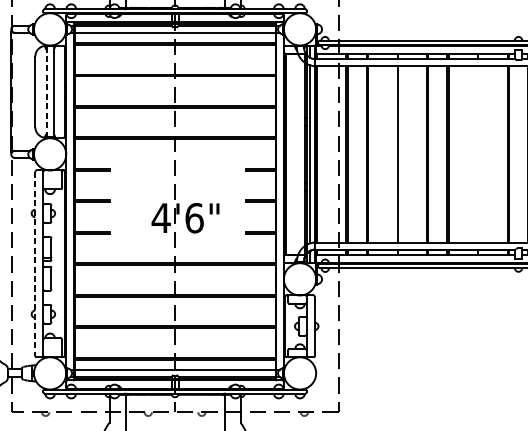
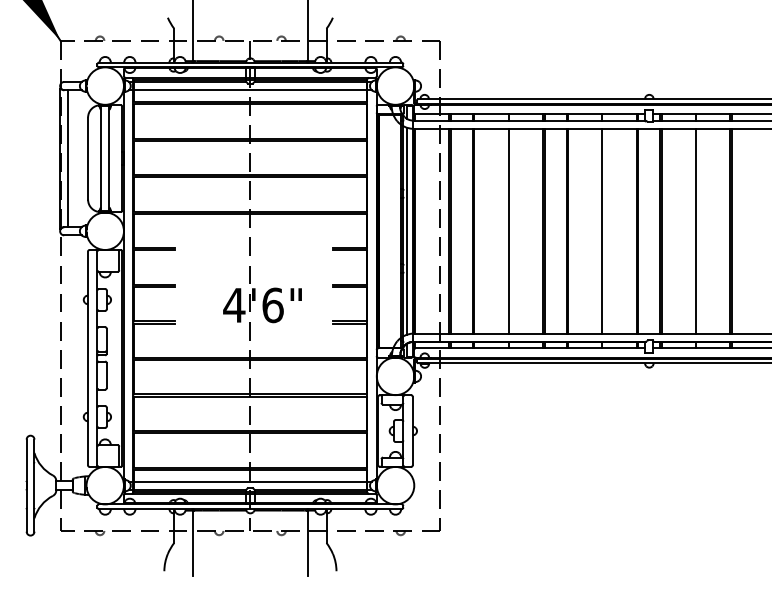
line: (18, 91) -> (68, 158), added
line: (46, 91) -> (101, 158), dashed -> solid
line: (478, 153) -> (602, 230), added
line: (35, 263) -> (88, 358), dashed -> solid

